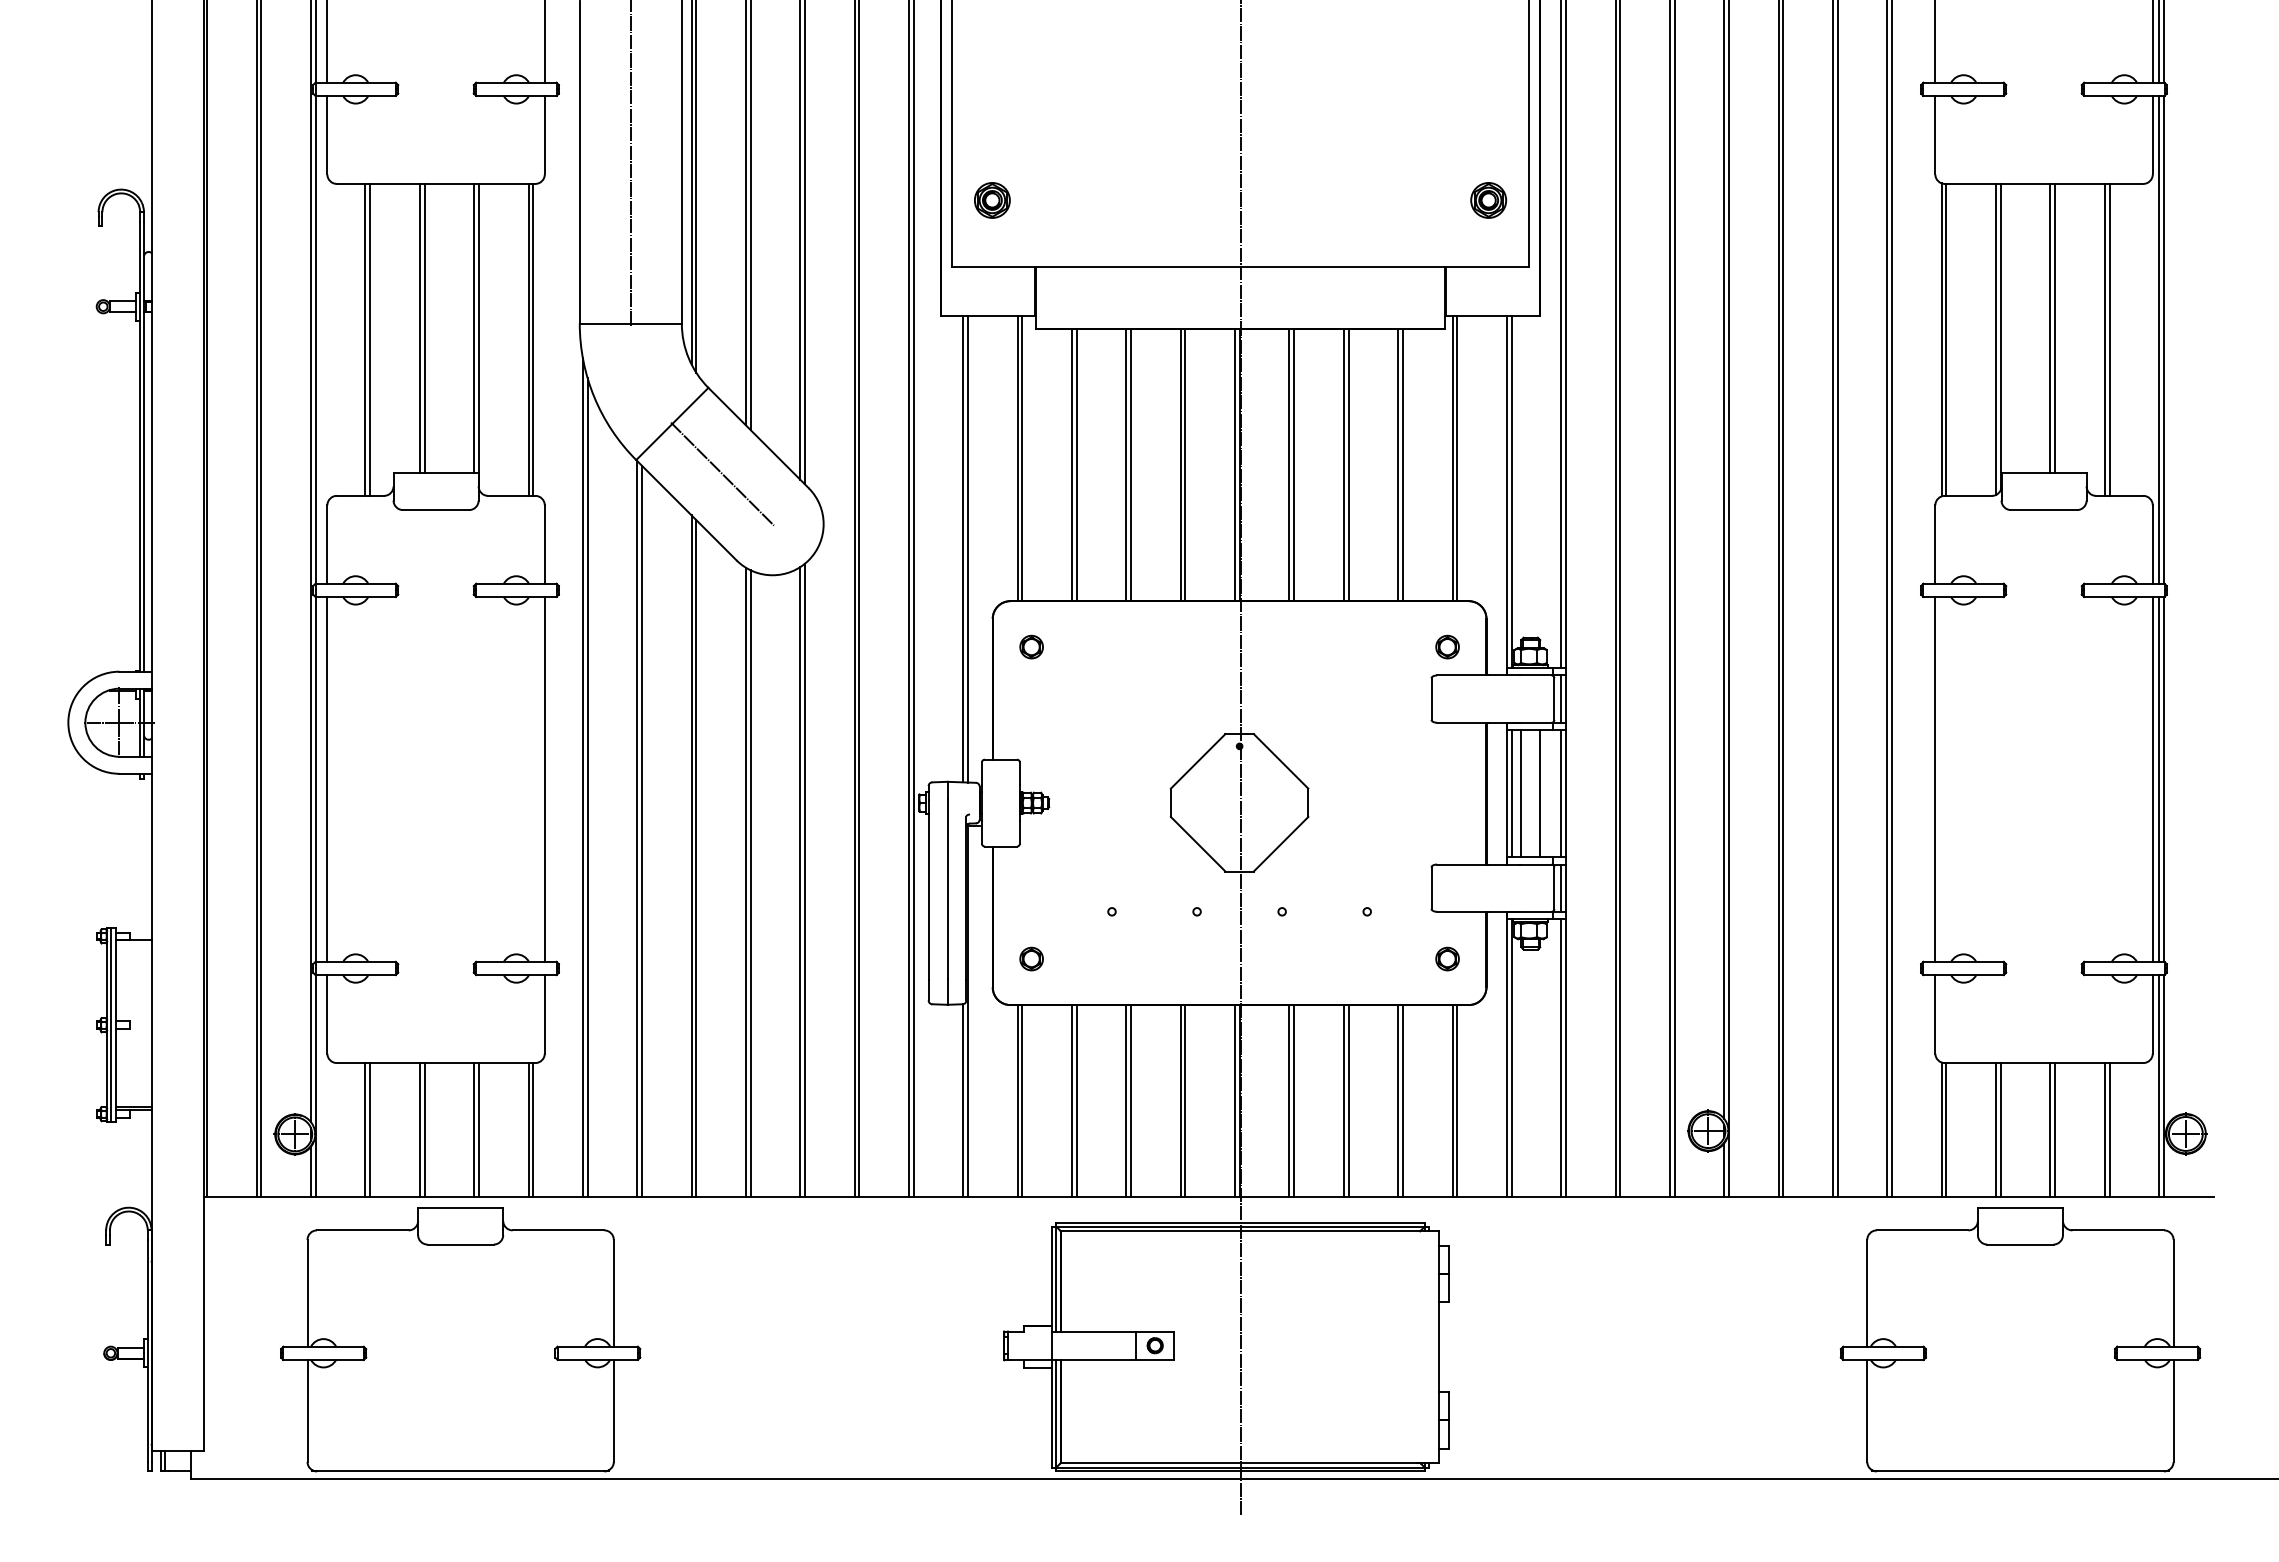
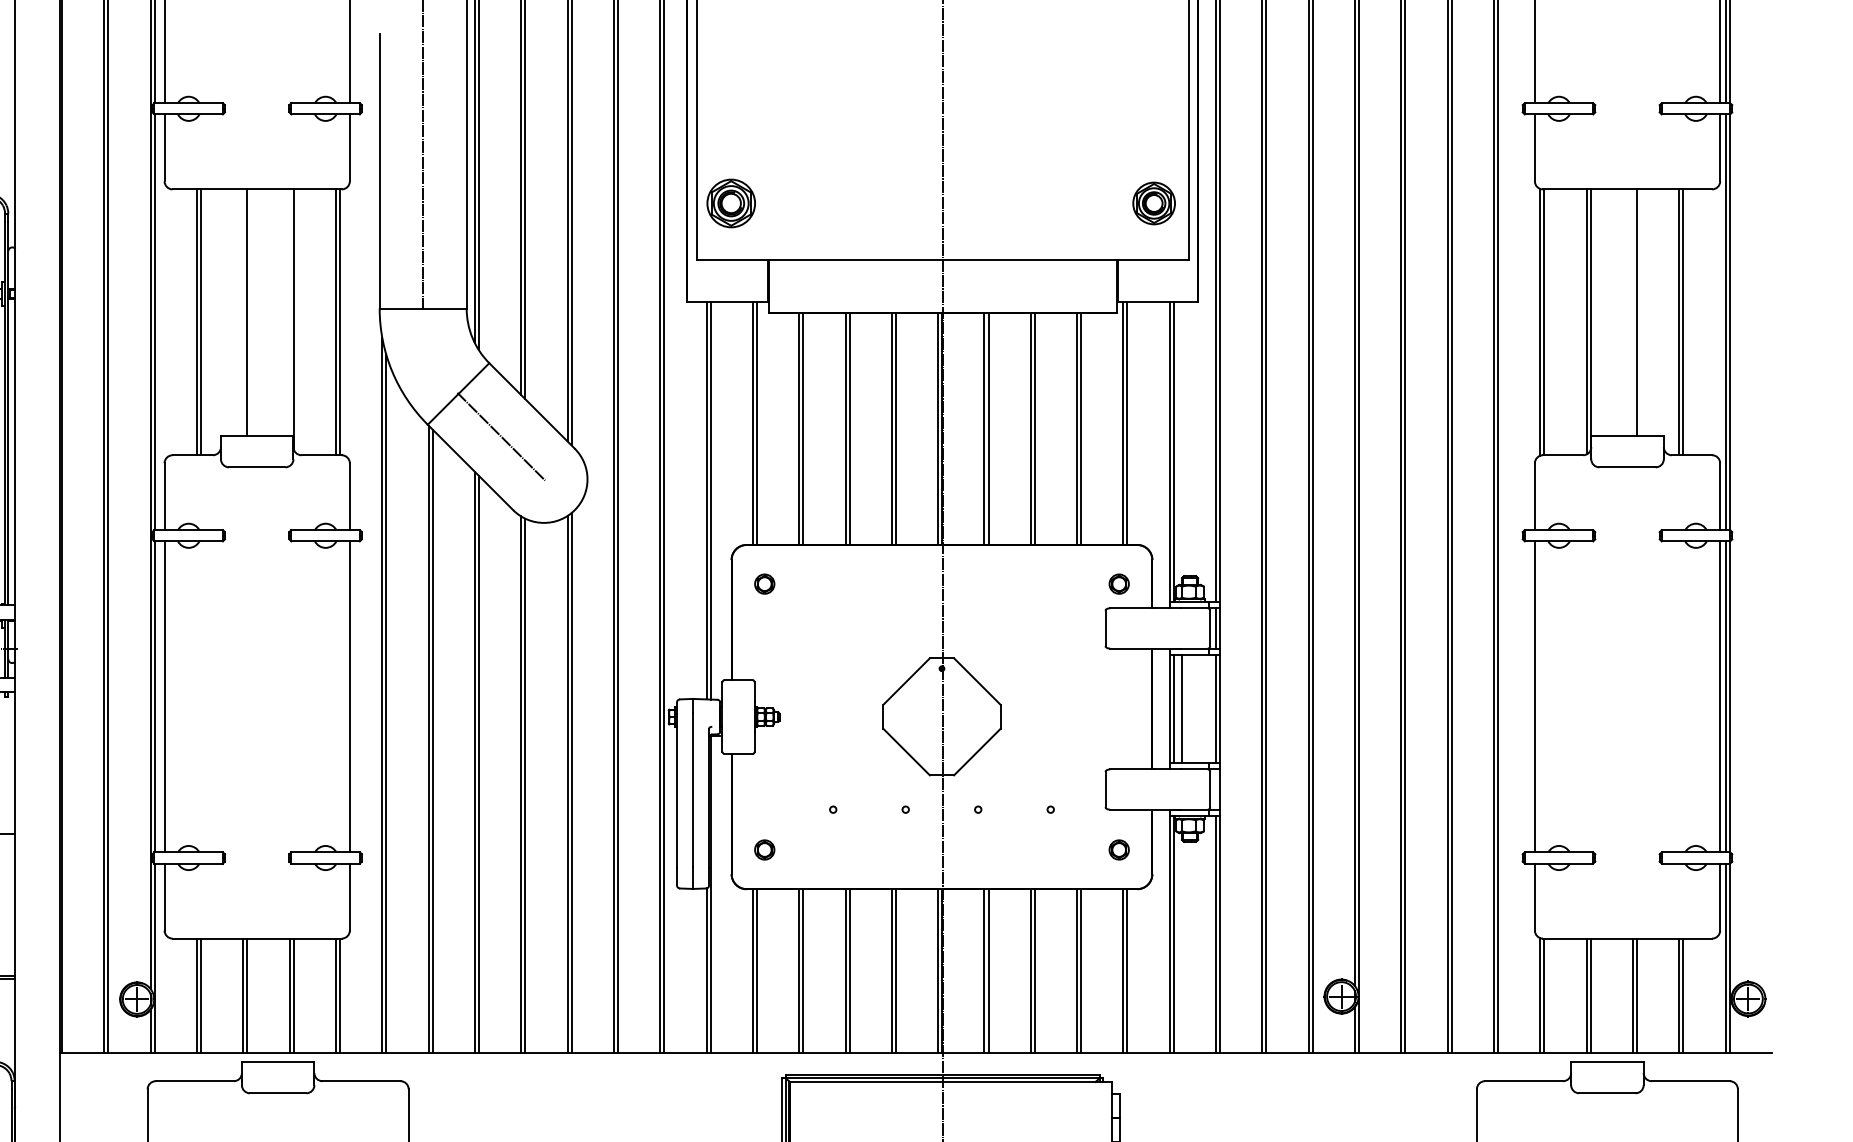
part: (992, 200) -> (731, 203), size x1.6
part: (1488, 200) -> (1154, 203), size x1.4
line: (419, 328) -> (243, 312), removed
line: (474, 328) -> (289, 312), removed
line: (2050, 328) -> (1633, 312), removed
line: (1540, 793) -> (1198, 708), removed
line: (1561, 887) -> (1216, 788), removed

